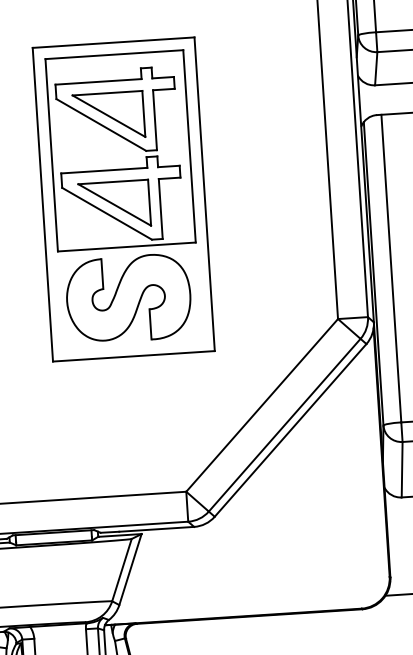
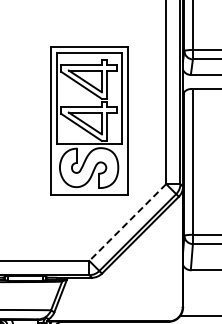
part: (123, 198) -> (89, 120), moved
line: (261, 405) -> (127, 222), solid -> dashed

